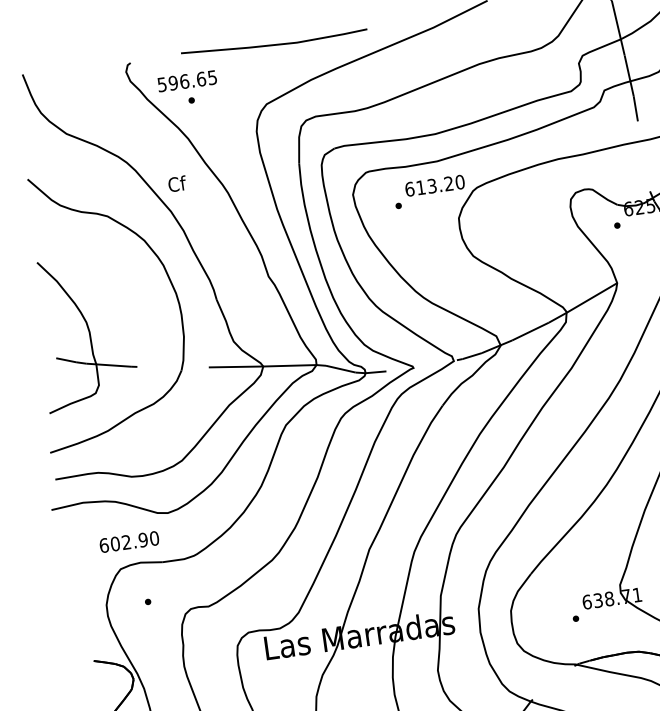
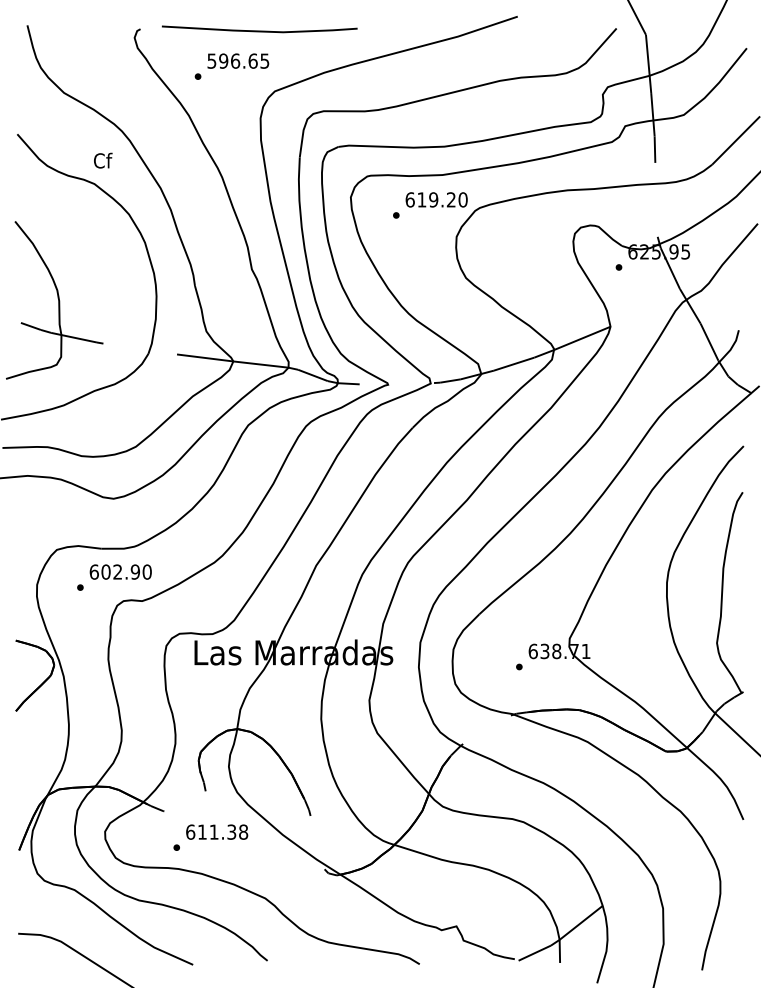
line: (274, 44) -> (259, 30), moved
text: (187, 80) -> (238, 60), moved
text: (177, 183) -> (103, 160), moved
text: (431, 185) -> (433, 199), 613.20 -> 619.20
text: (129, 541) -> (120, 571), moved

